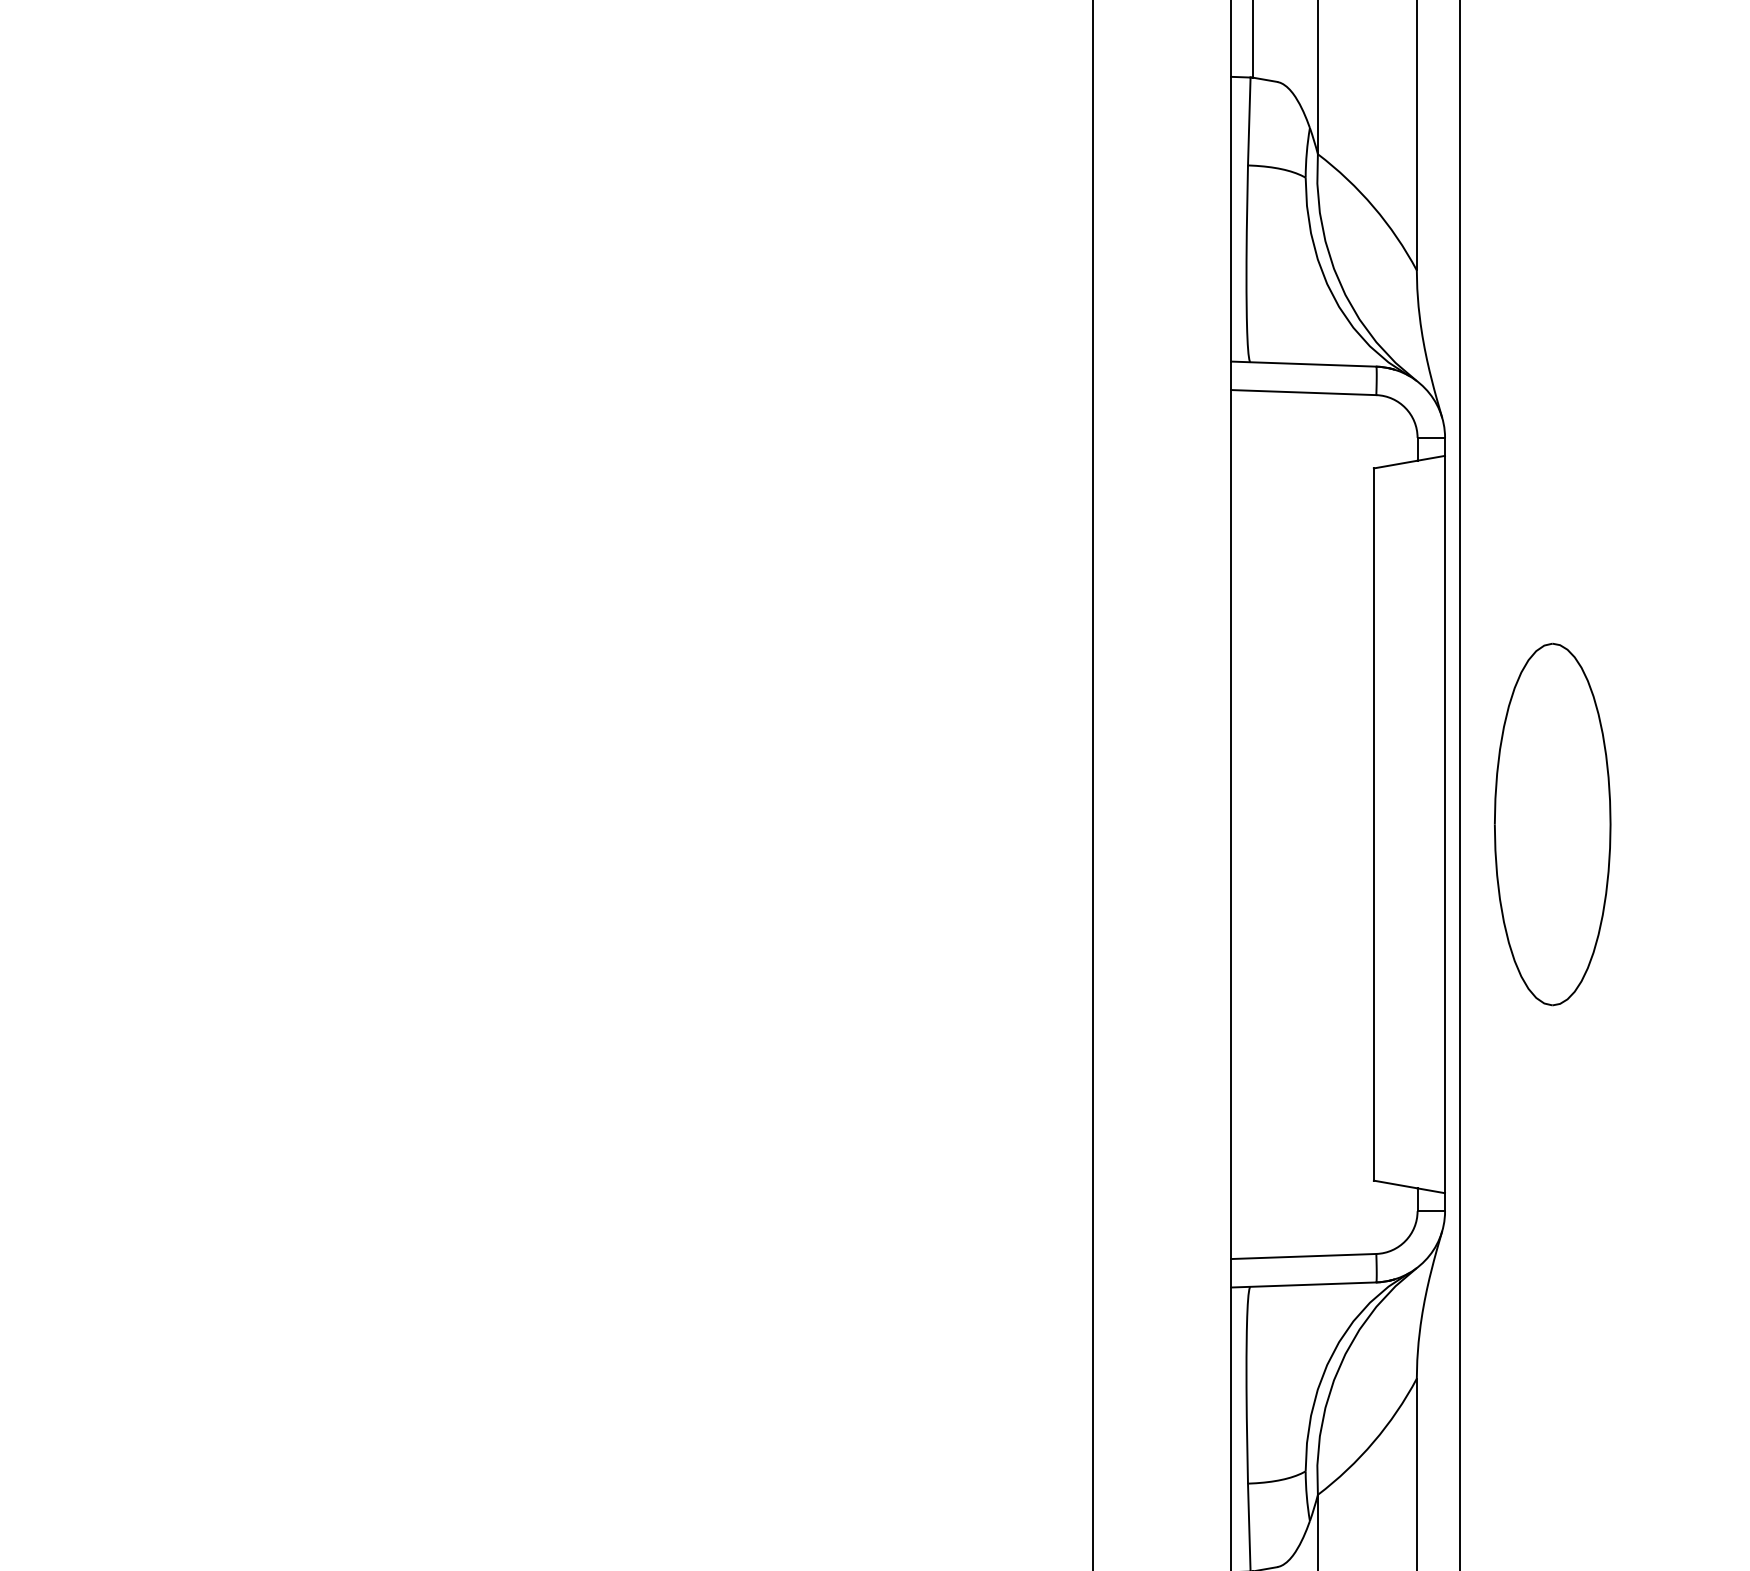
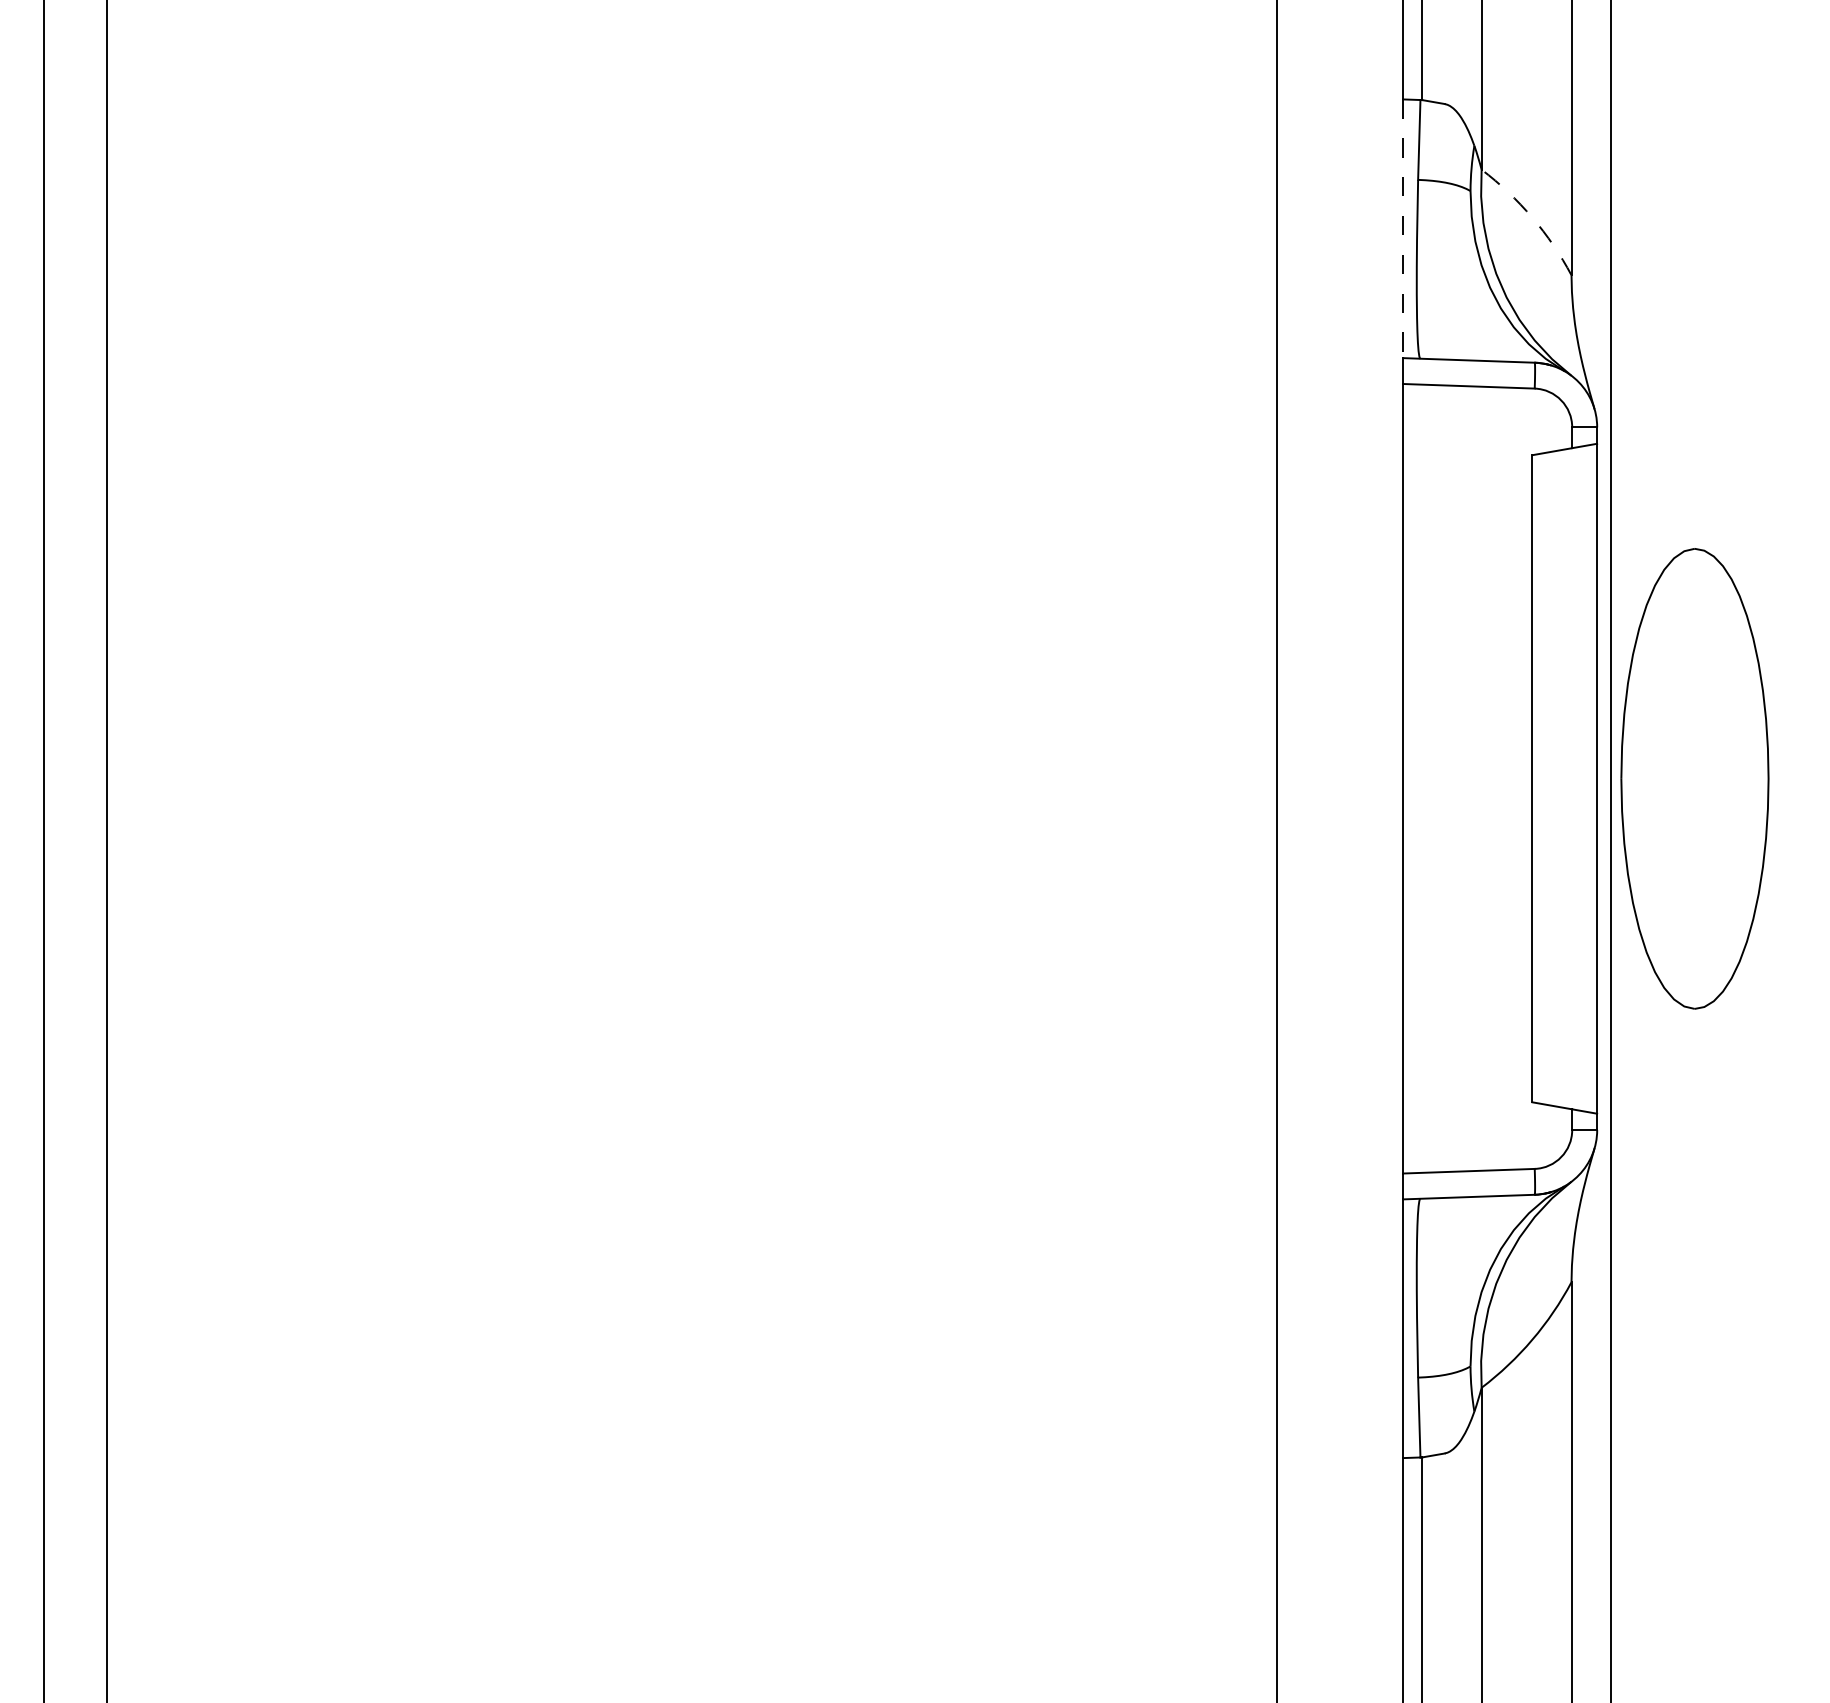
arc: (1373, 206) -> (1532, 217), solid -> dashed
line: (1231, 220) -> (1403, 229), solid -> dashed
part: (1552, 824) -> (1694, 778), size x1.4

